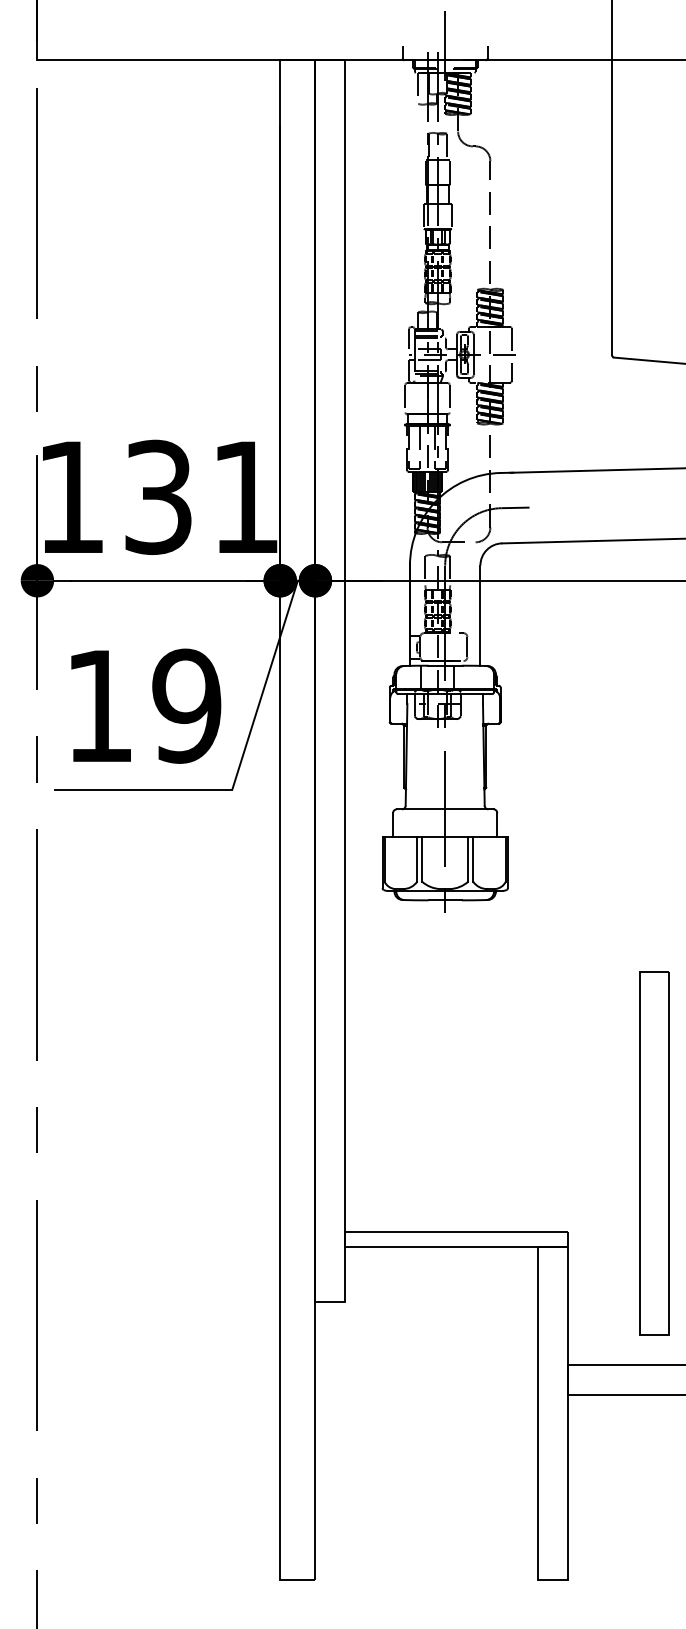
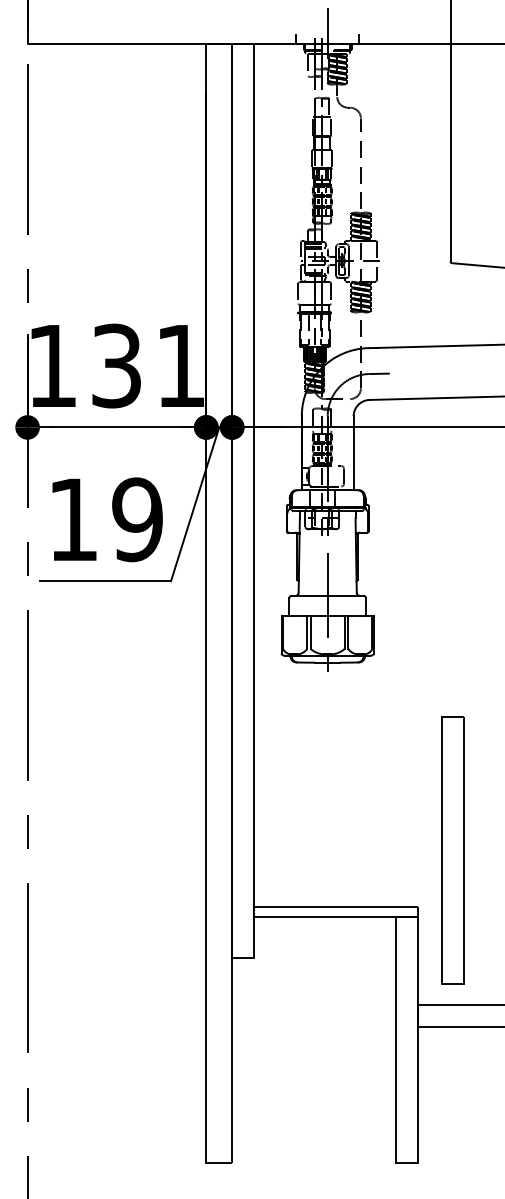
part: (654, 1154) -> (452, 850), moved

